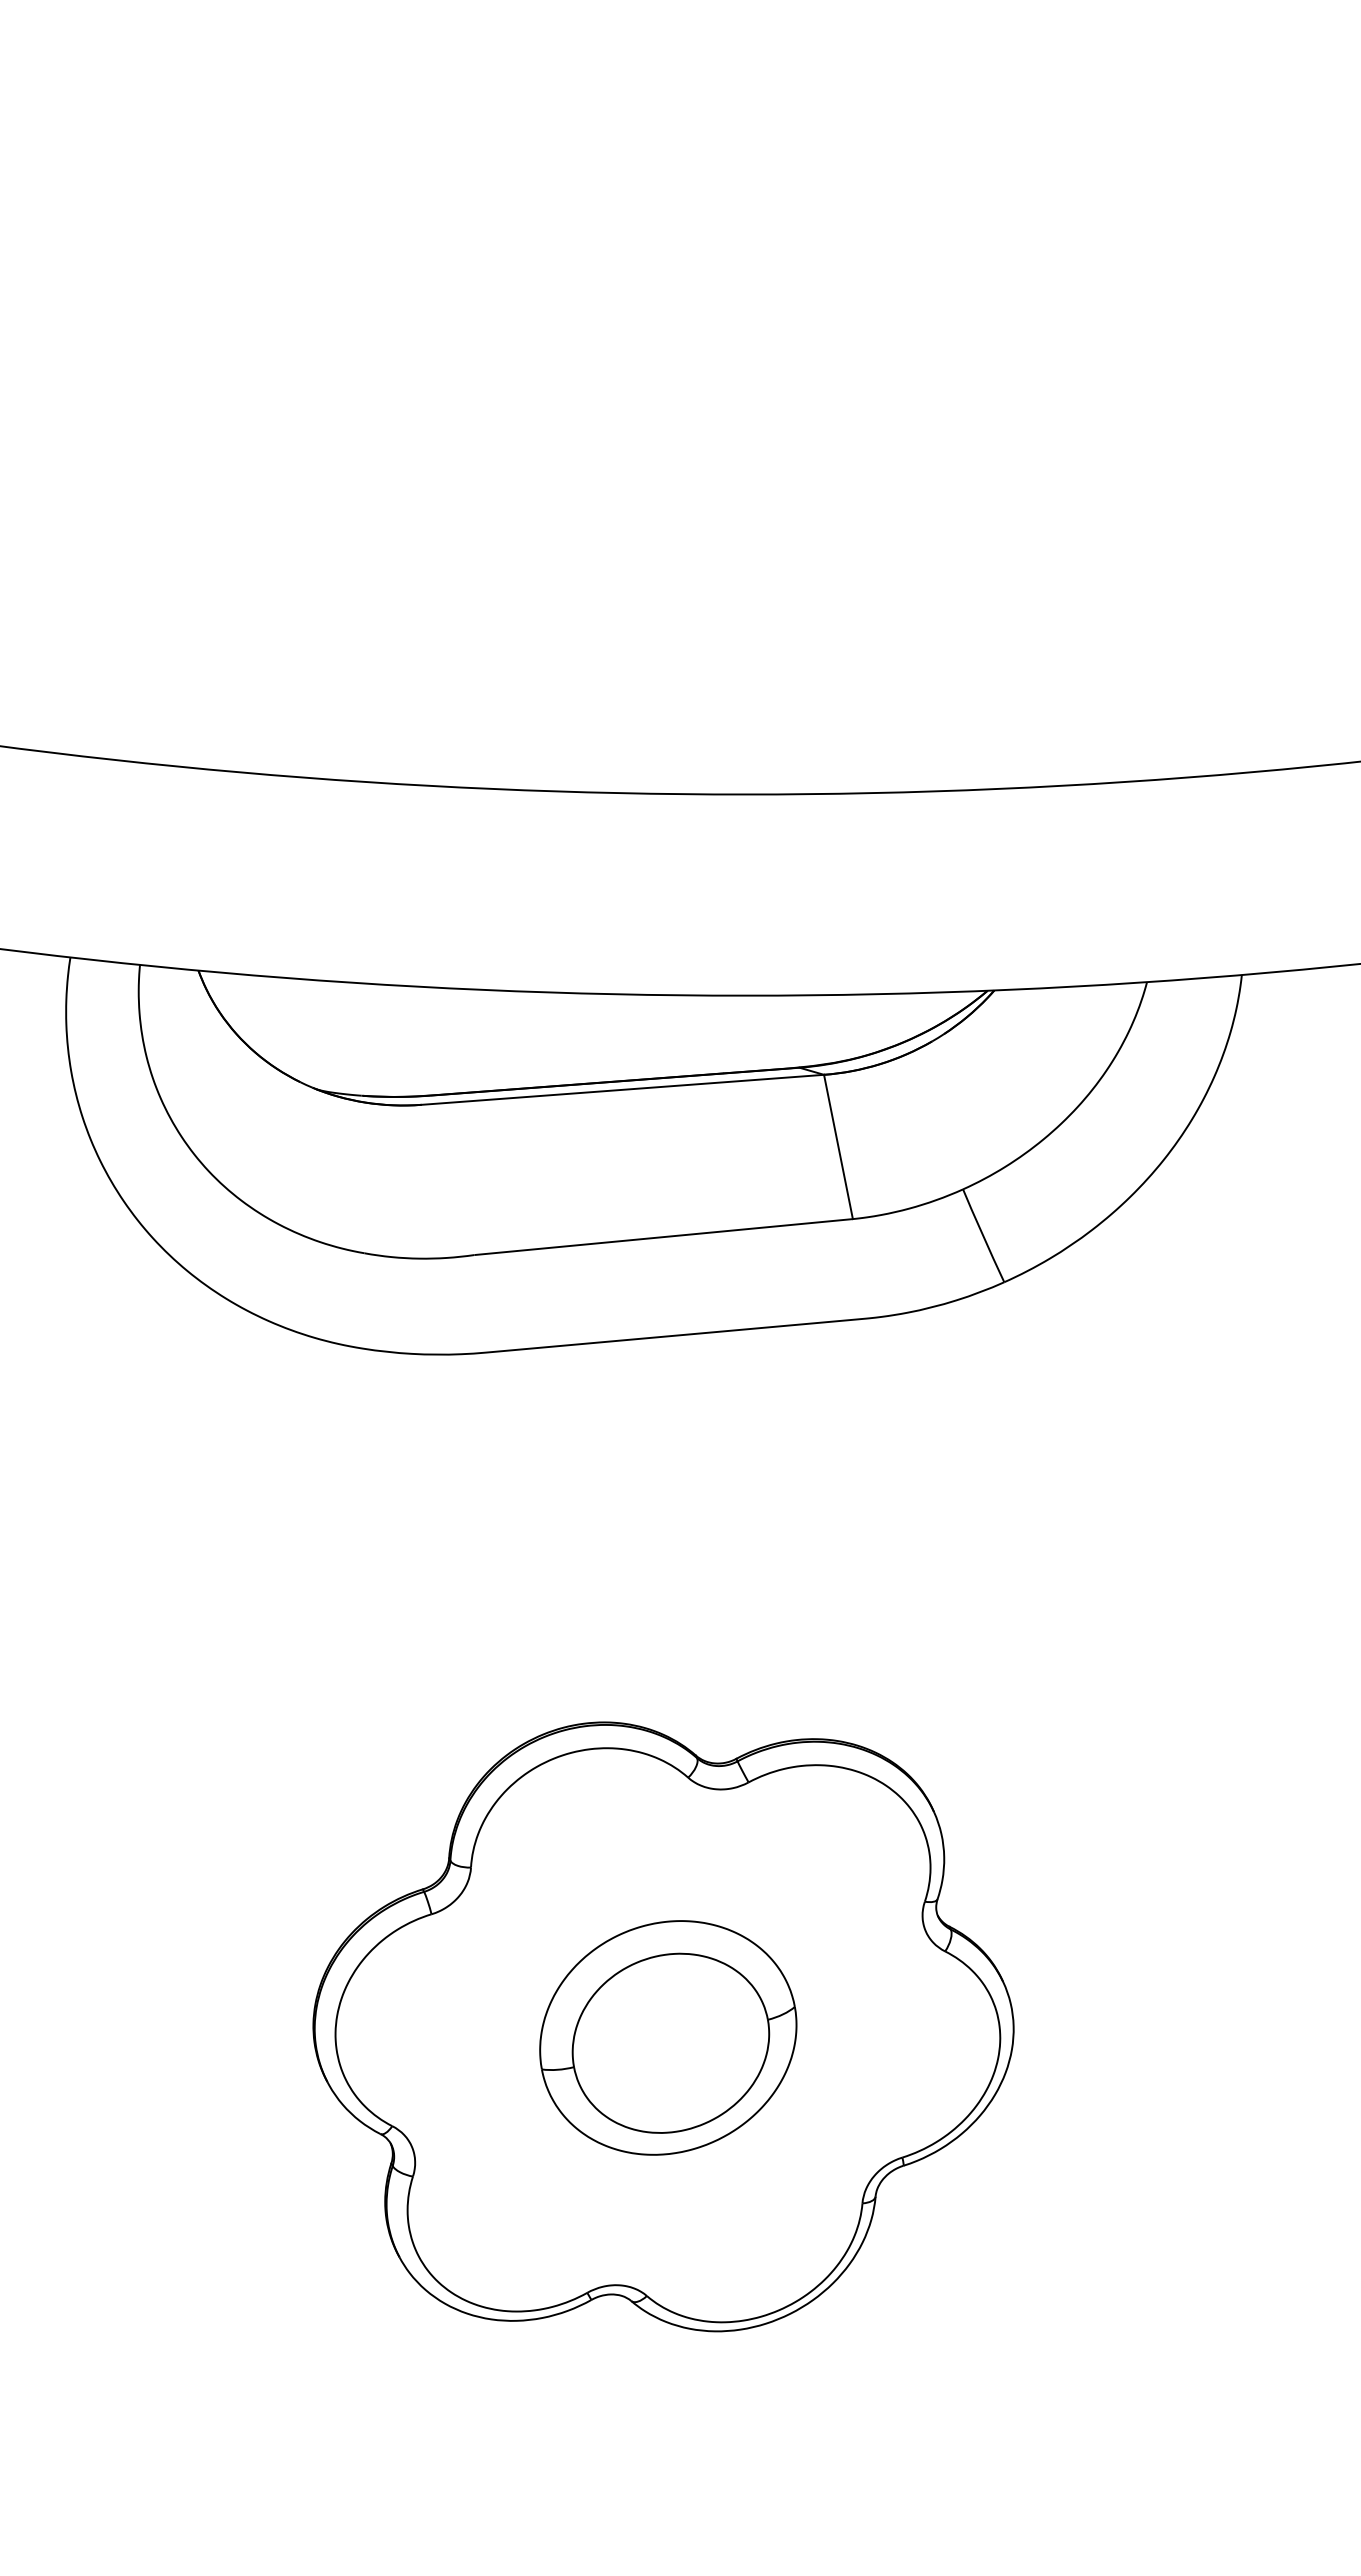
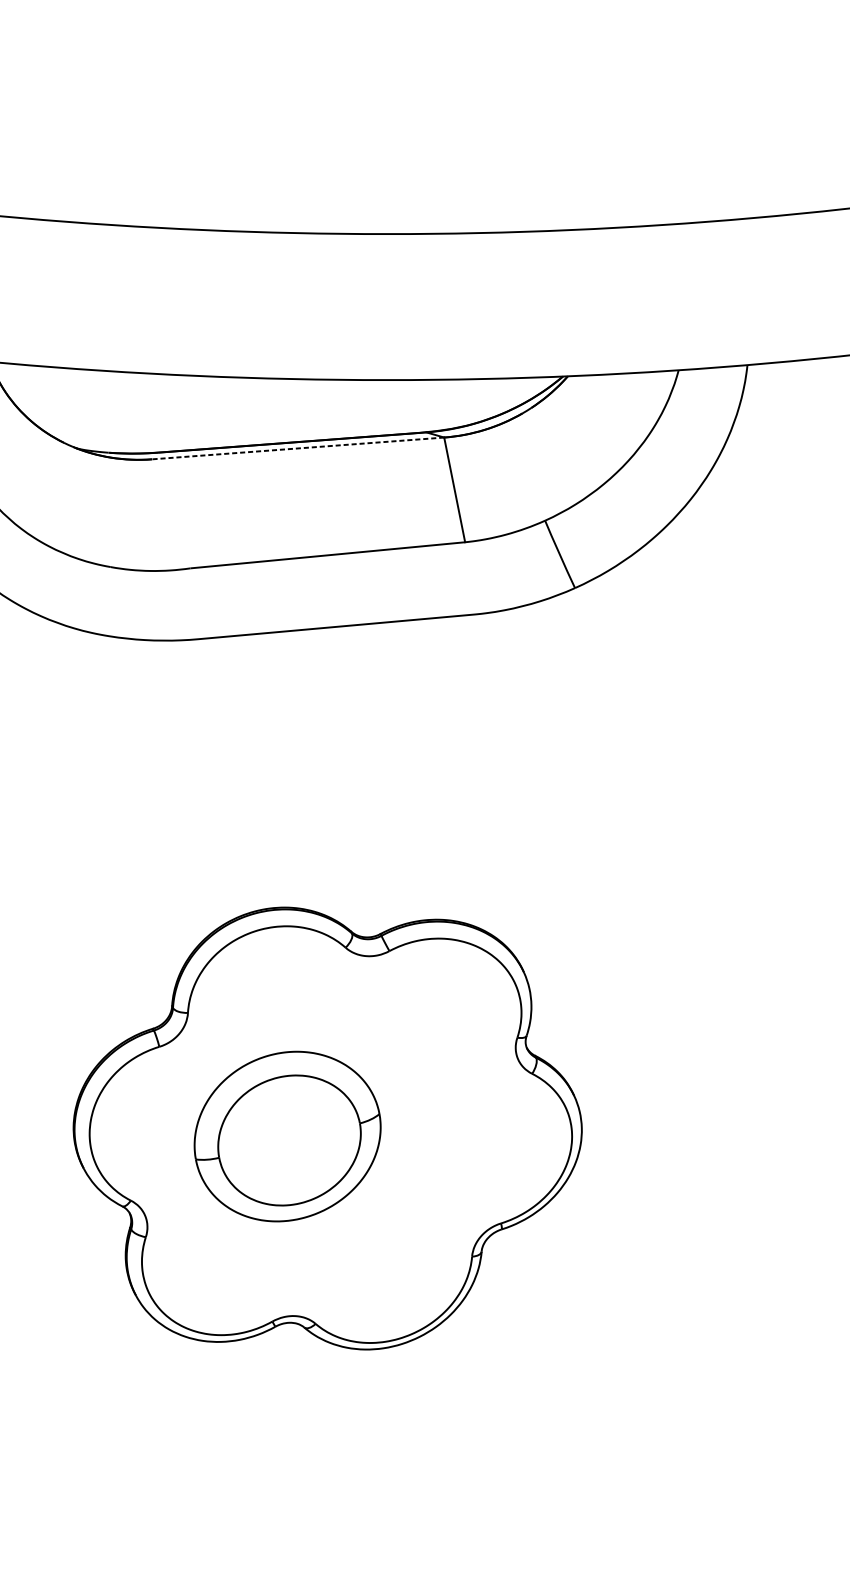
line: (622, 1089) -> (297, 448), solid -> dashed
part: (668, 2037) -> (287, 1136), moved

